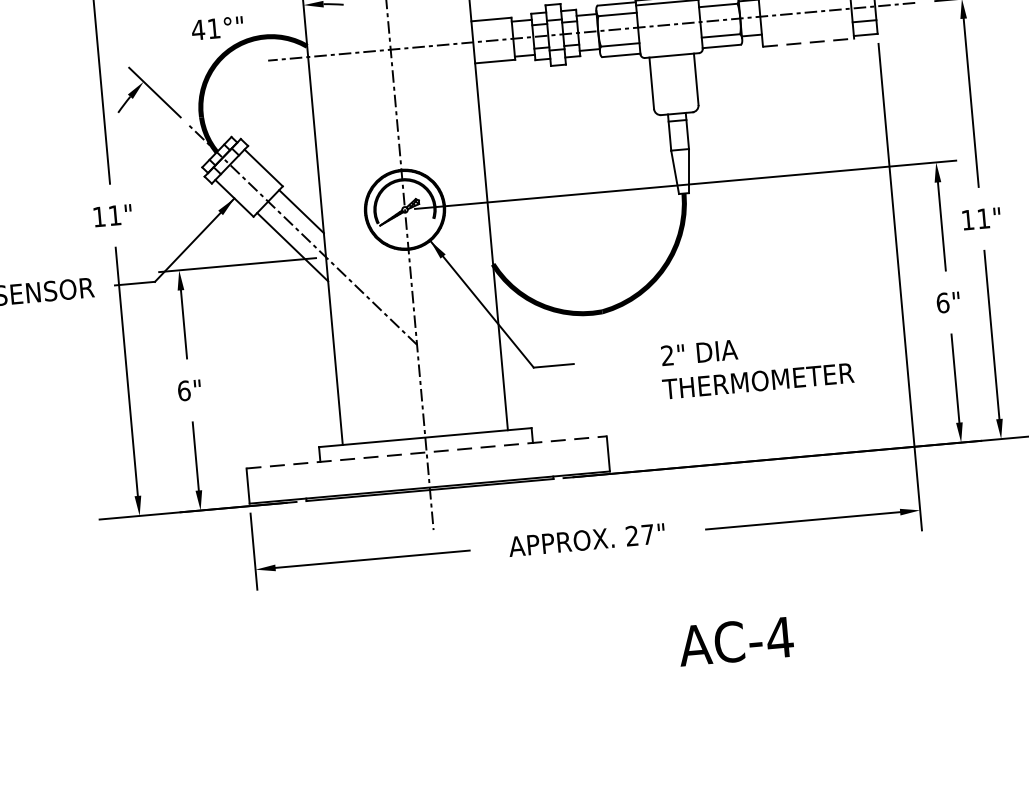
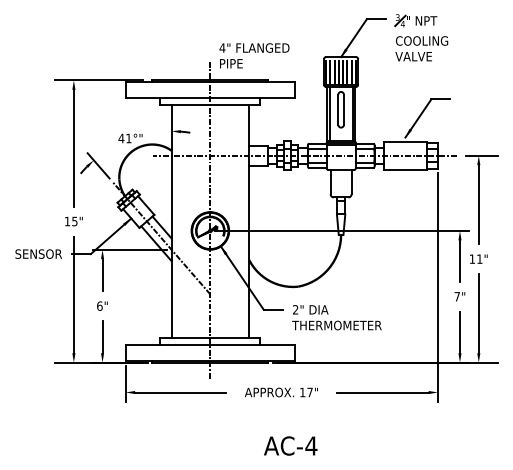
line: (808, 42) -> (405, 169), dashed -> solid
text: (114, 215) -> (74, 221), 11" -> 15"
text: (943, 302) -> (457, 296), 6" -> 7"
text: (755, 364) -> (336, 317), moved
line: (426, 451) -> (210, 344), dashed -> solid
text: (631, 536) -> (302, 392), 27" -> 17"
text: (735, 640) -> (290, 445), moved

